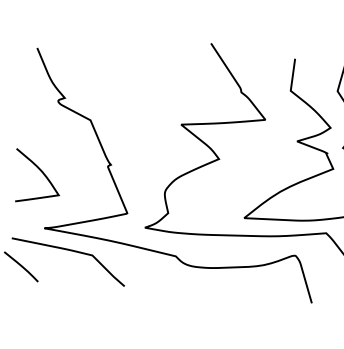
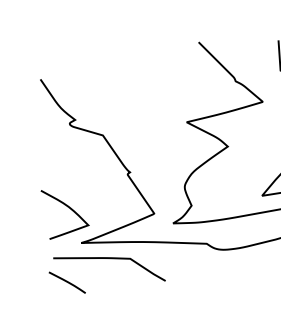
curve: (40, 171) -> (67, 206), moved

